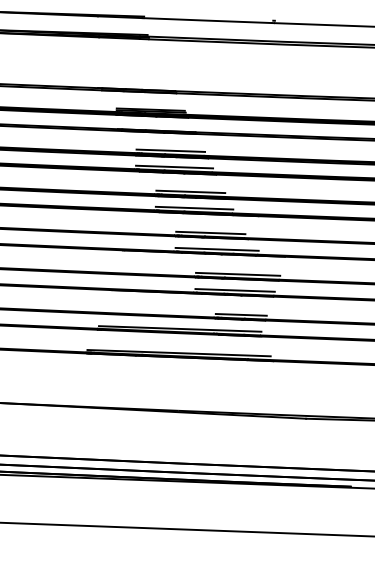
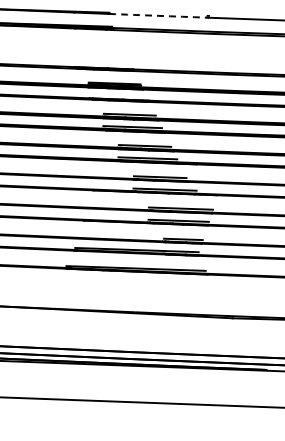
arc: (208, 20) -> (158, 15), solid -> dashed

